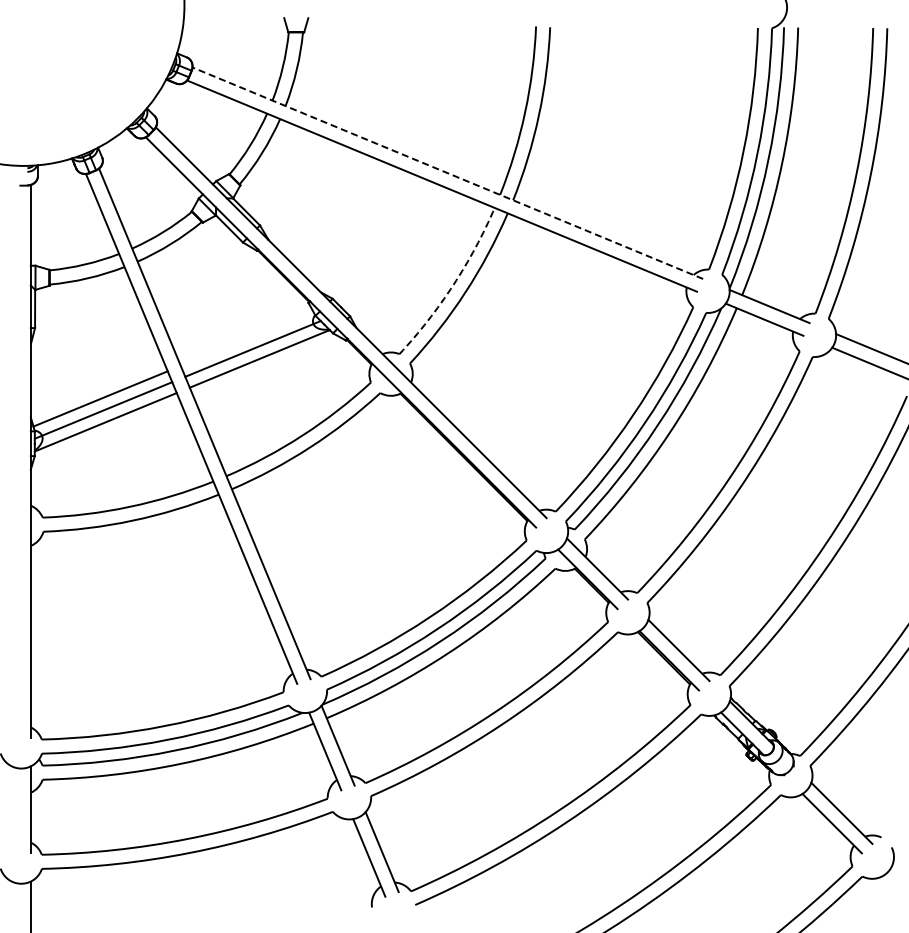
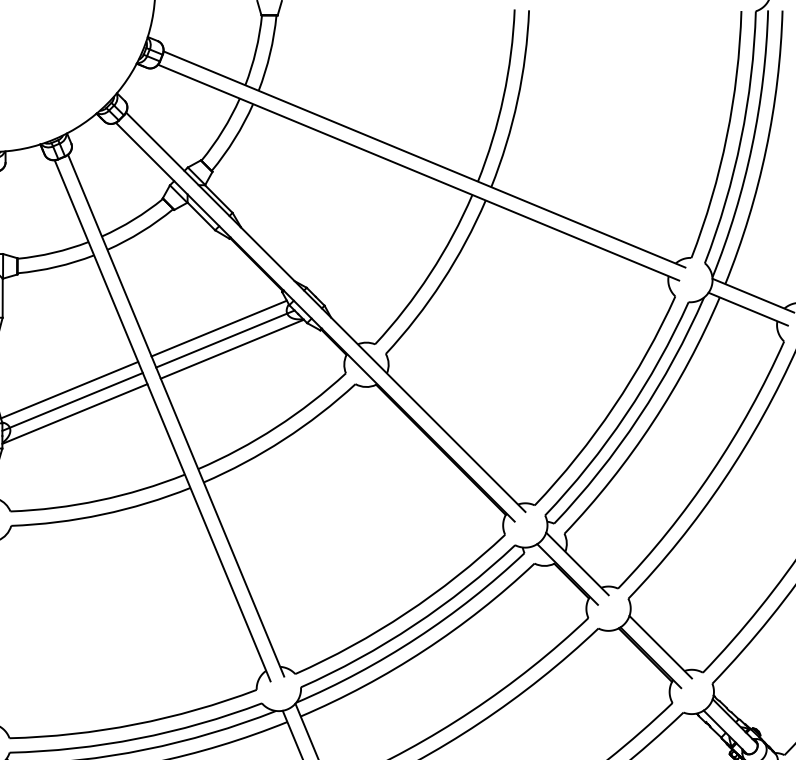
line: (447, 173) -> (424, 159), dashed -> solid
arc: (453, 285) -> (430, 274), dashed -> solid
line: (246, 338) -> (218, 328), added

